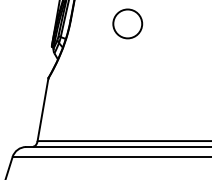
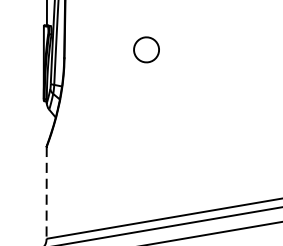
circle: (127, 23) -> (146, 49), size x0.6
line: (43, 109) -> (47, 192), solid -> dashed

